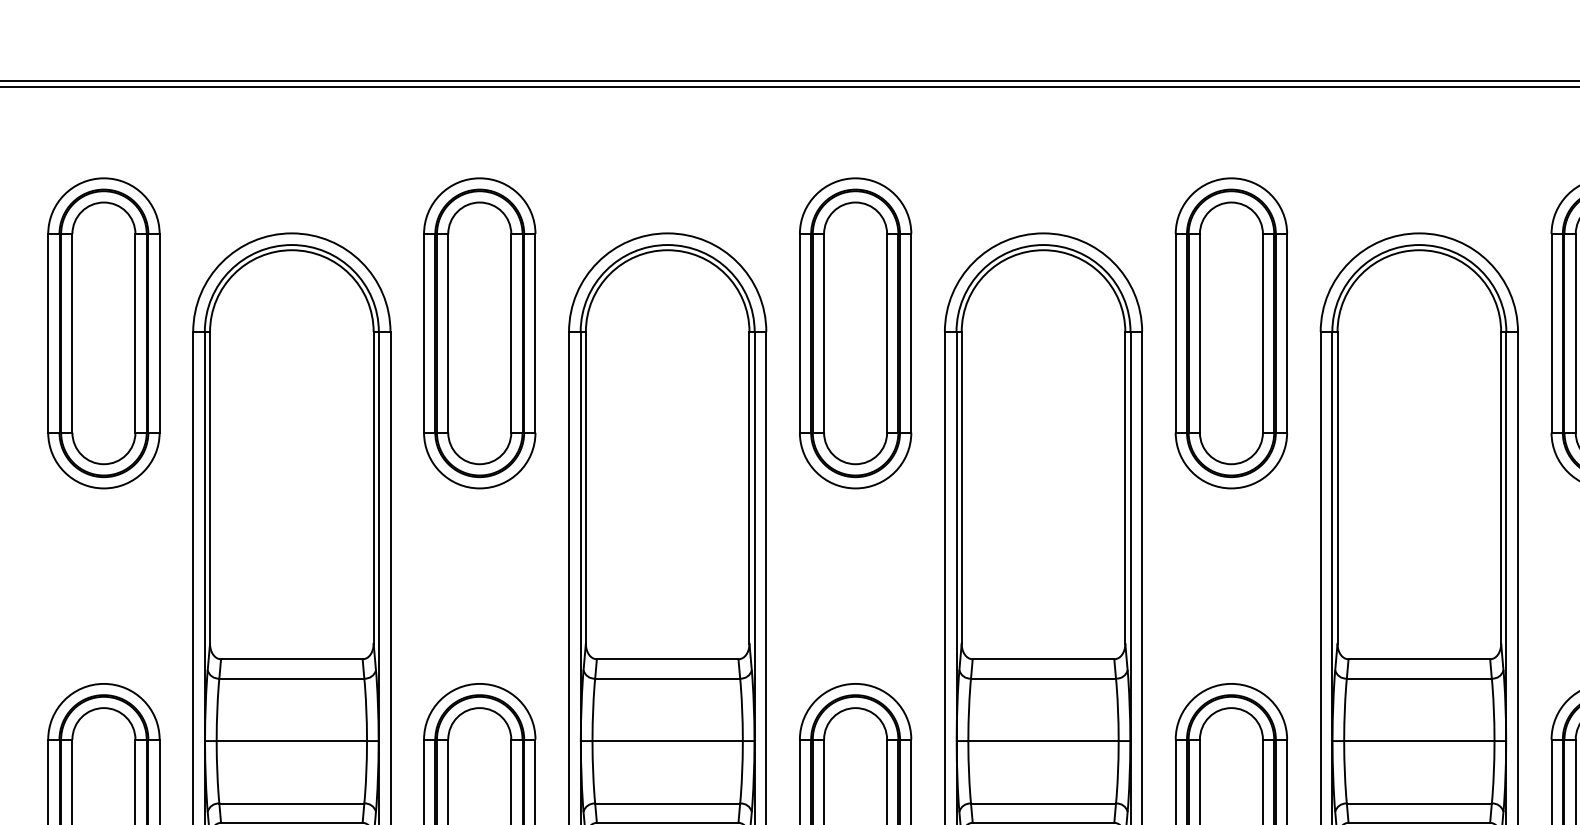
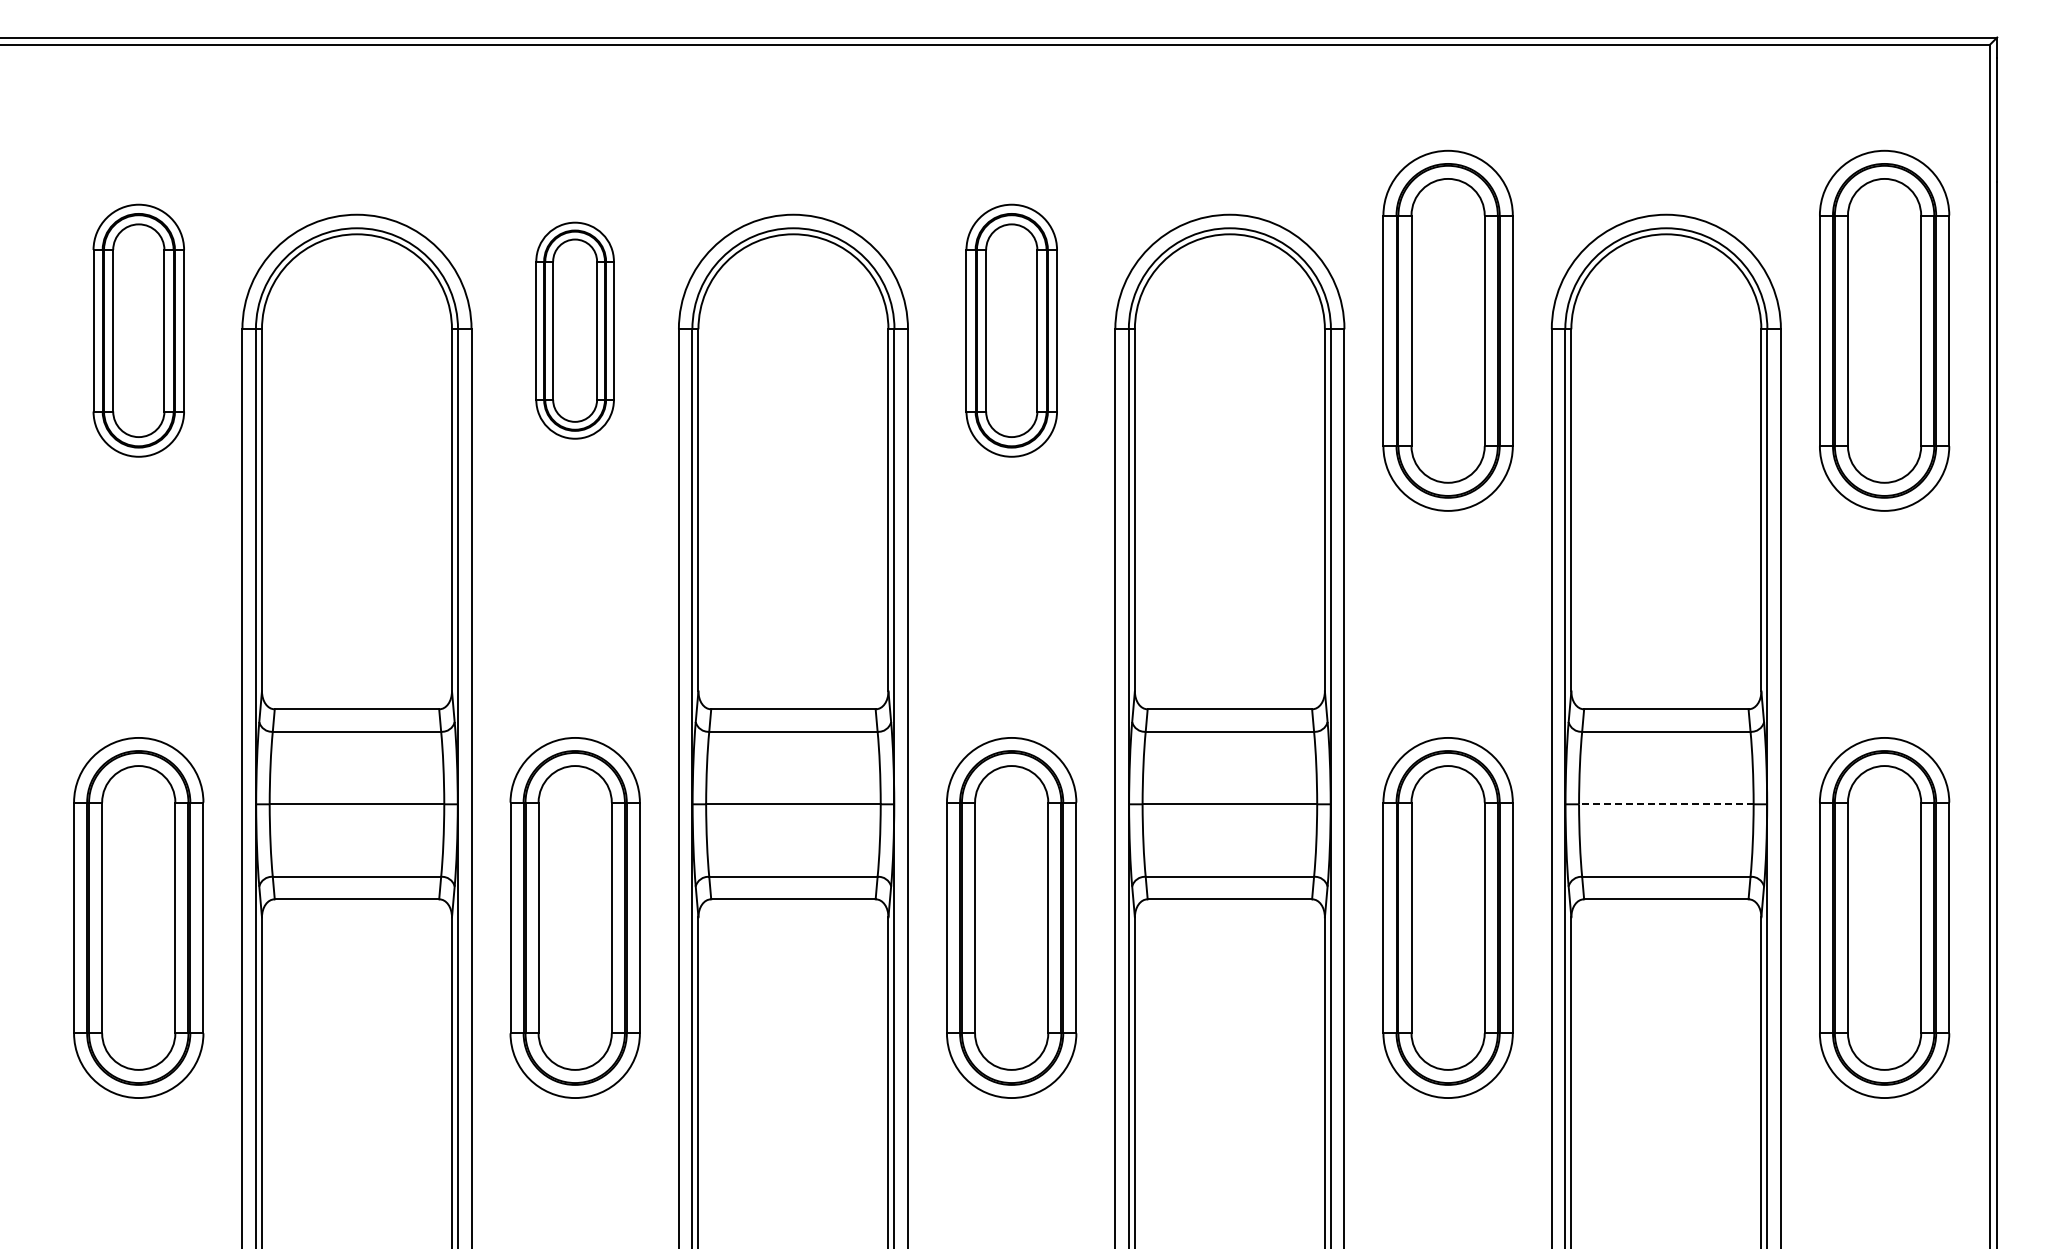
part: (103, 333) -> (138, 330), size x0.7
part: (479, 333) -> (574, 330), size x0.6
part: (855, 333) -> (1011, 330), size x0.7
line: (1418, 741) -> (1665, 804), solid -> dashed

